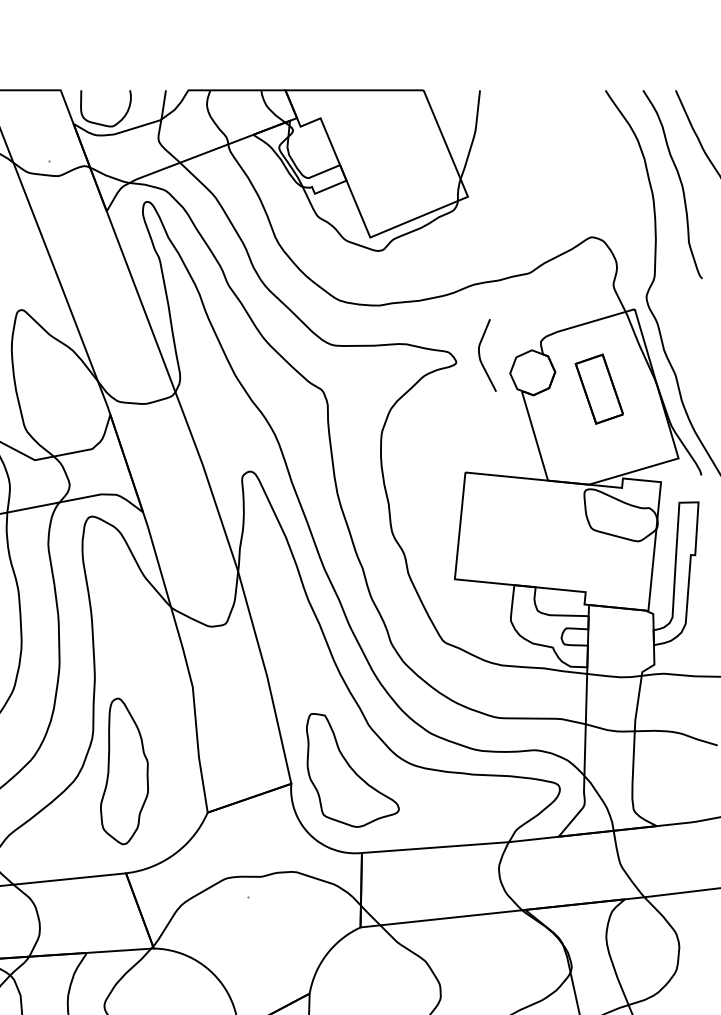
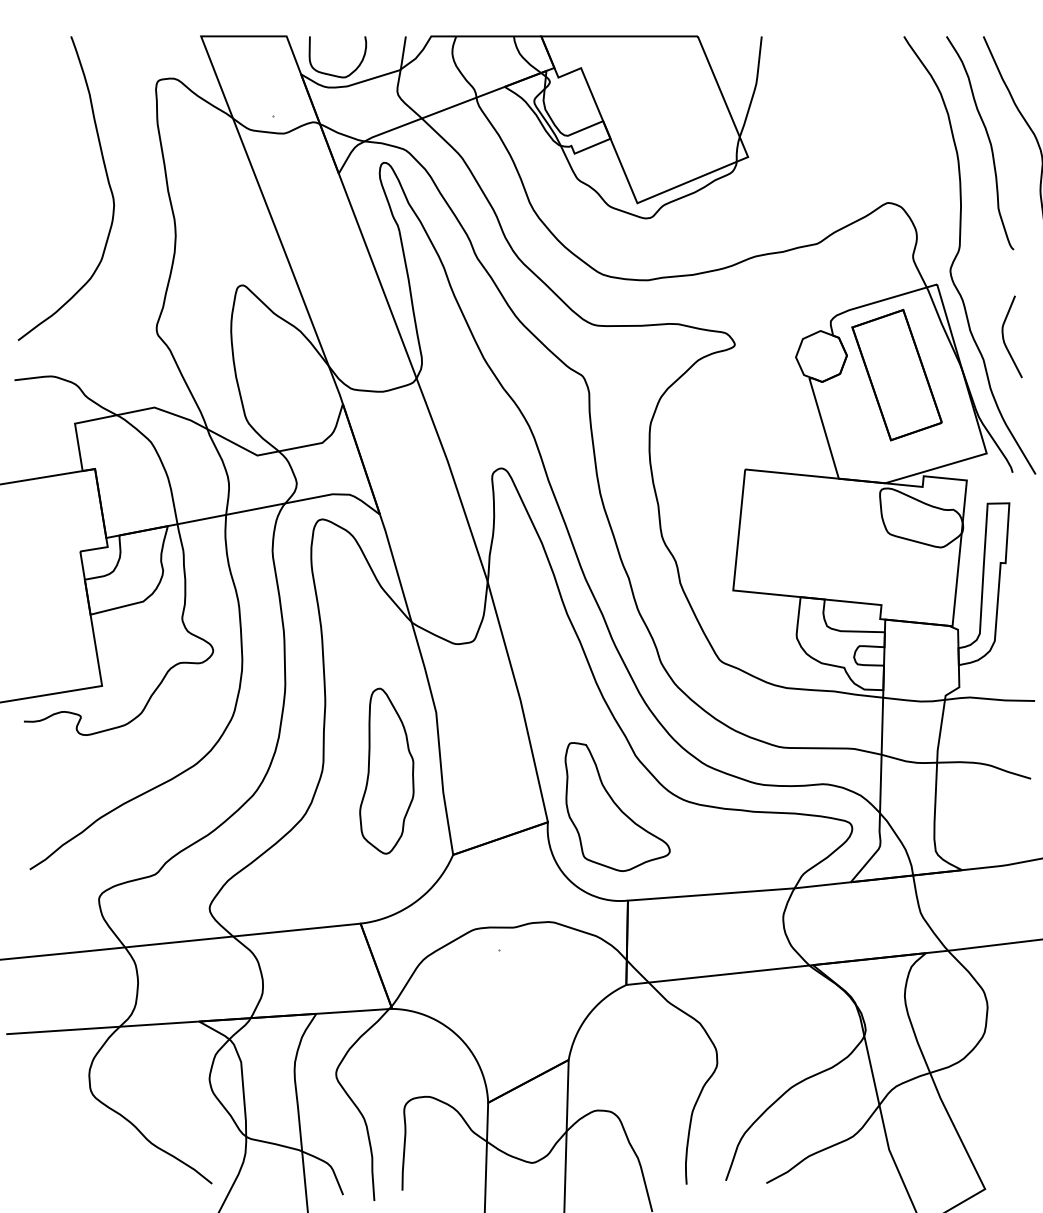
curve: (480, 356) -> (1004, 338), moved
part: (598, 388) -> (896, 374), size x1.67
part: (124, 770) -> (386, 770), moved

